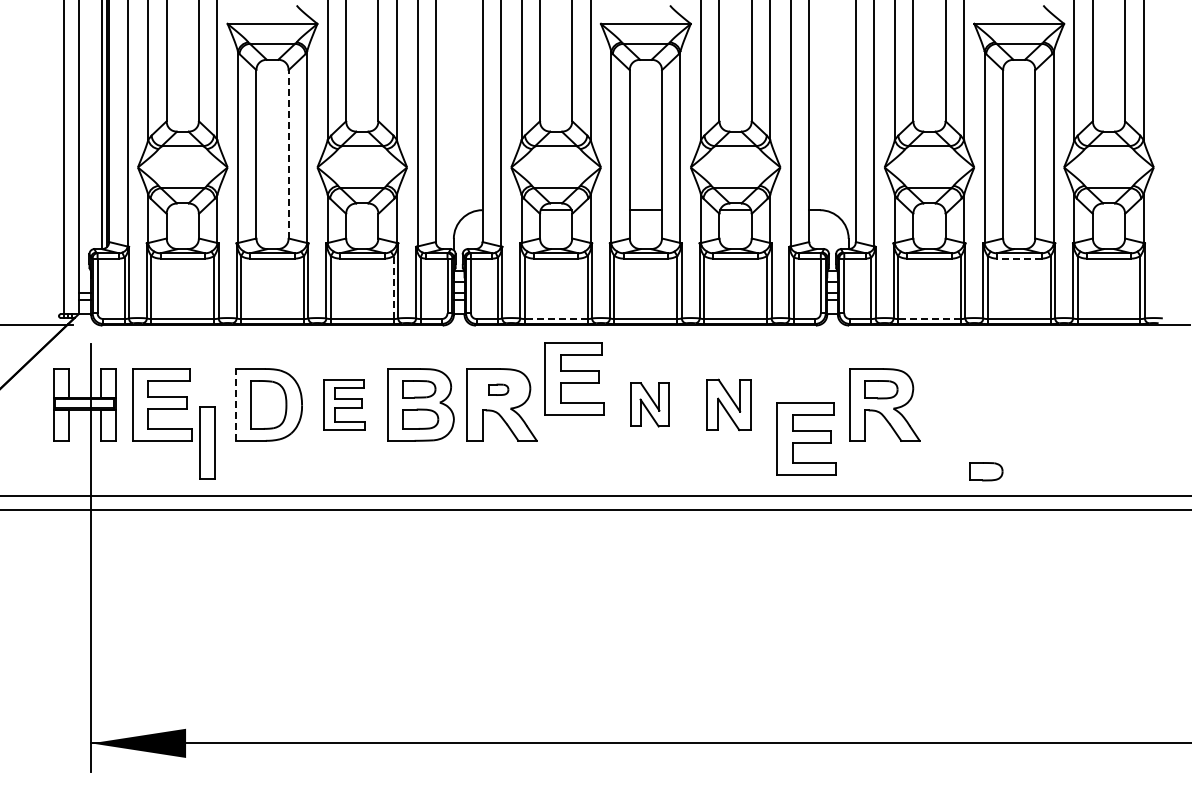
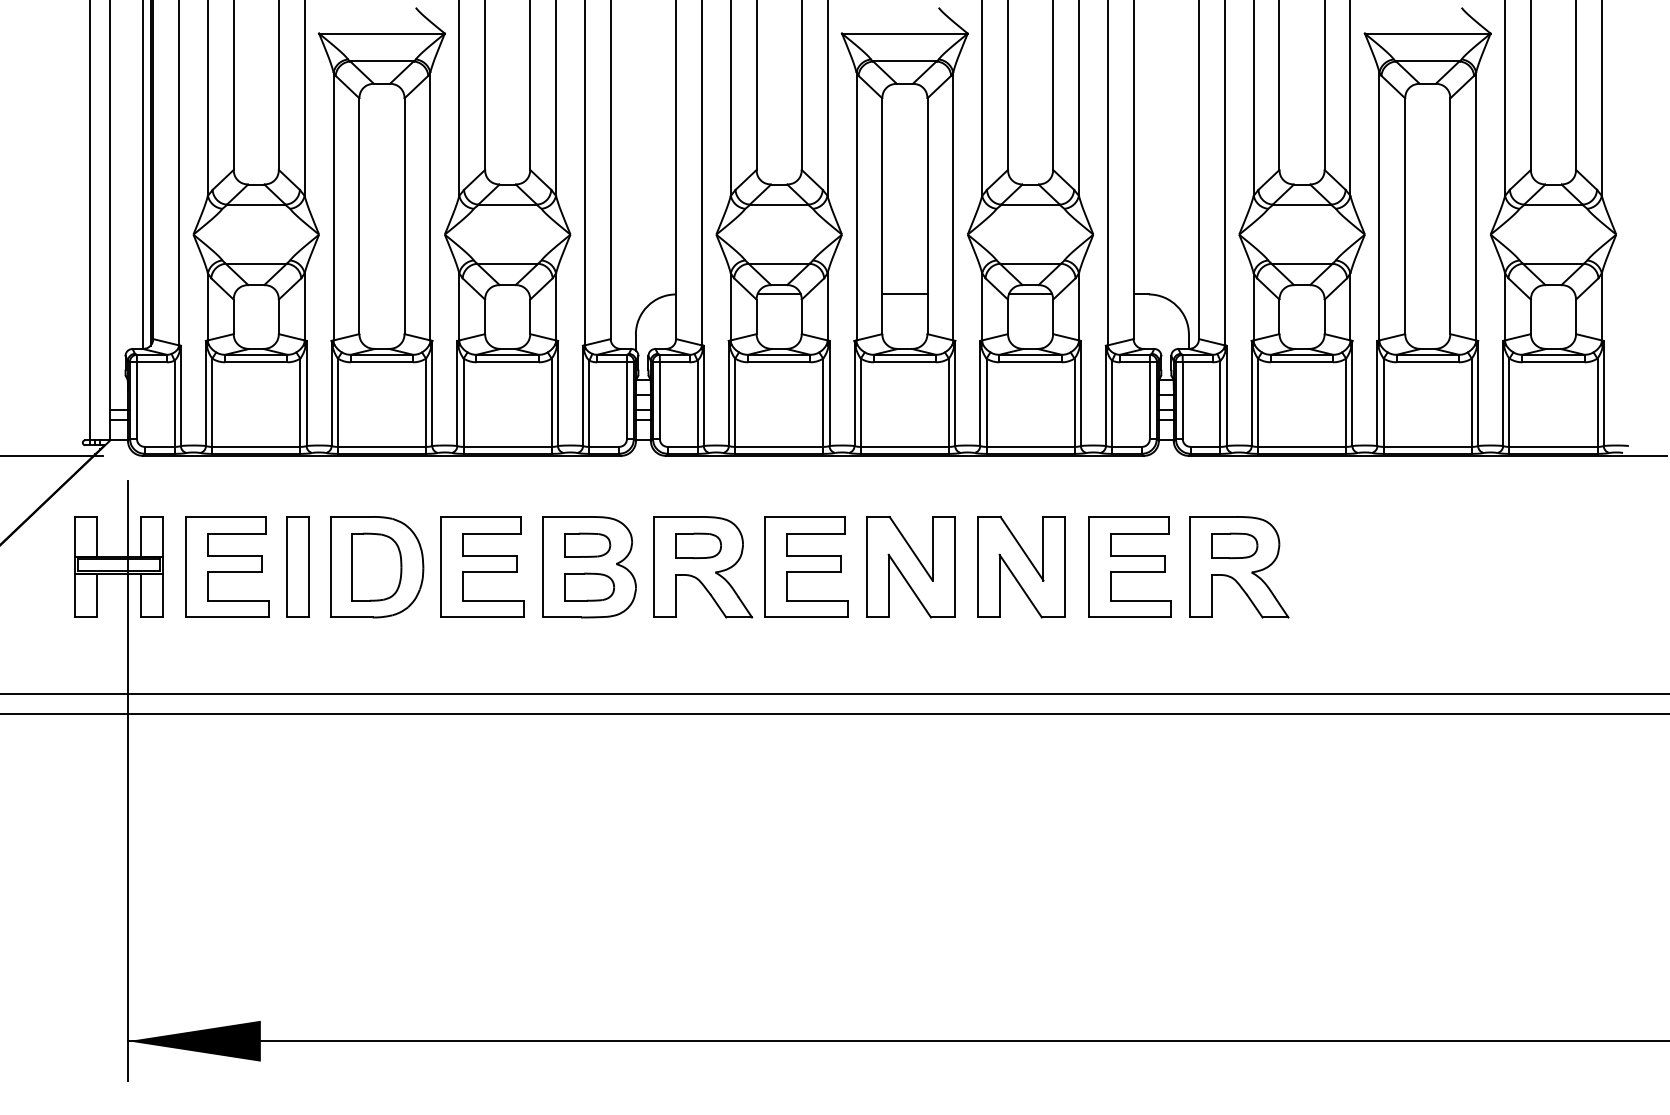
line: (288, 153) -> (404, 215), dashed -> solid
line: (1018, 258) -> (1426, 362), dashed -> solid
line: (393, 287) -> (551, 402), dashed -> solid
line: (555, 319) -> (778, 447), dashed -> solid
line: (928, 319) -> (1300, 447), dashed -> solid
part: (574, 378) -> (806, 566), moved
part: (498, 389) -> (698, 545), size x1.67
line: (235, 404) -> (330, 566), dashed -> solid
part: (344, 404) -> (482, 566), size x1.43
part: (649, 404) -> (909, 566), size x1.67
part: (728, 404) -> (1020, 566), size x1.43
part: (806, 438) -> (1129, 566), moved
part: (207, 442) -> (297, 566), moved
part: (986, 471) -> (1381, 660), removed

